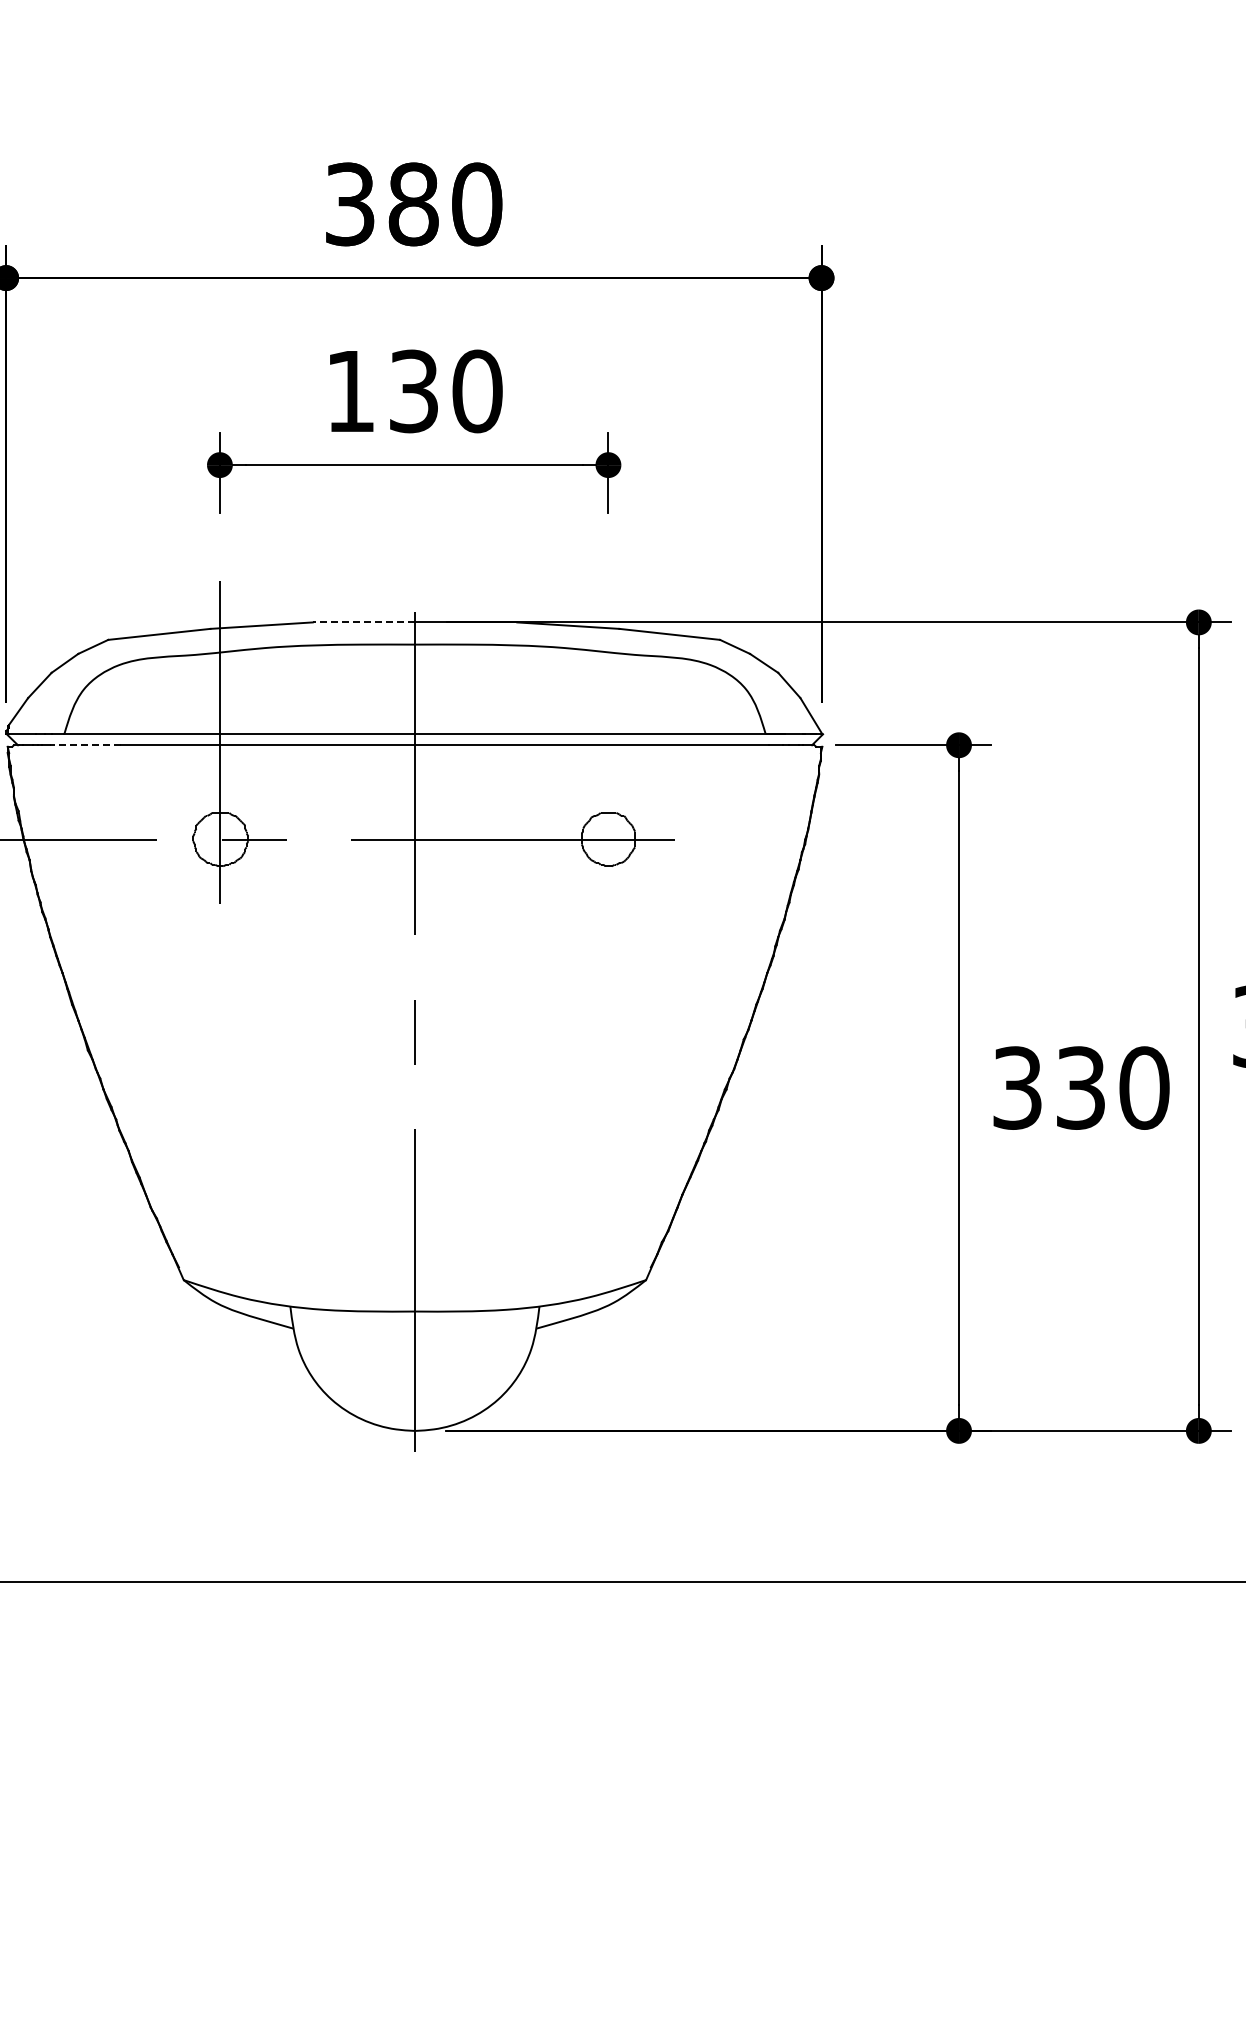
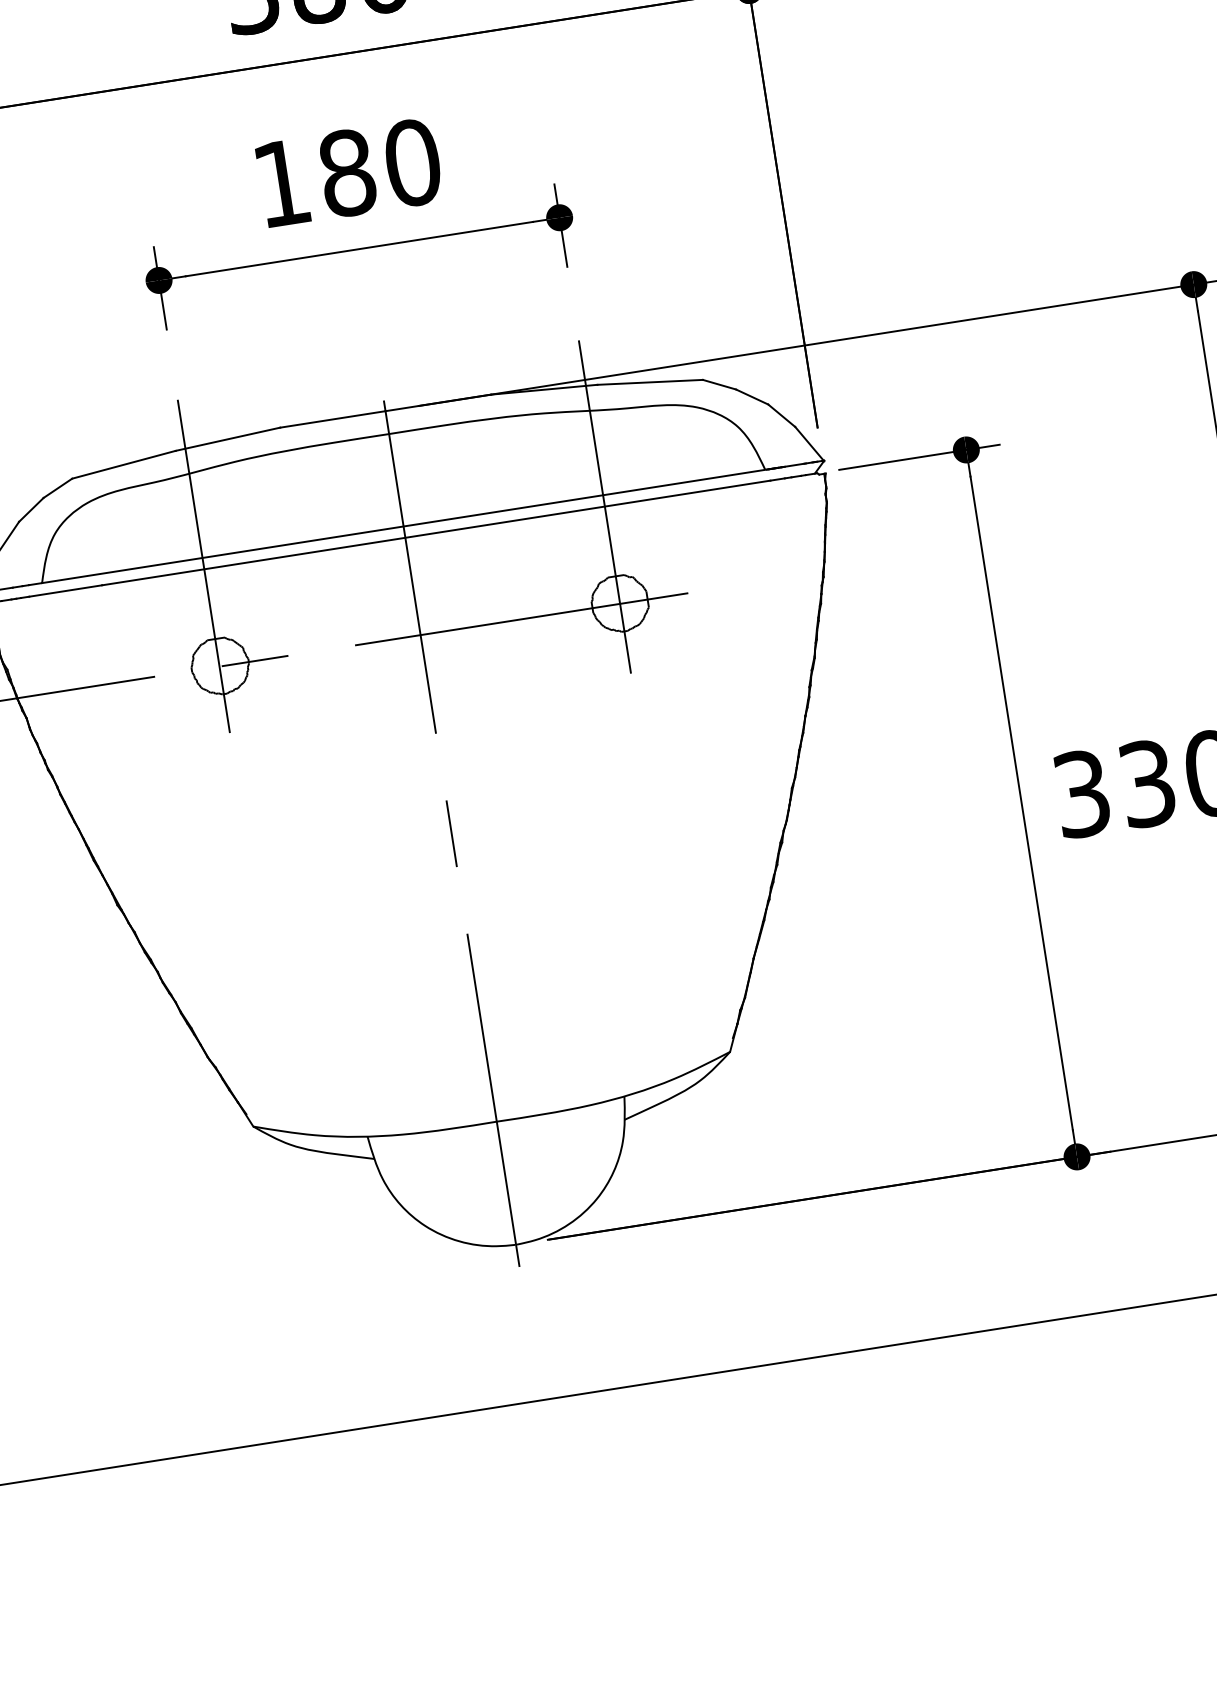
text: (414, 391) -> (347, 173), 130 -> 180
line: (363, 622) -> (332, 419), dashed -> solid
line: (608, 727) -> (602, 488), added
line: (84, 745) -> (64, 591), dashed -> solid

